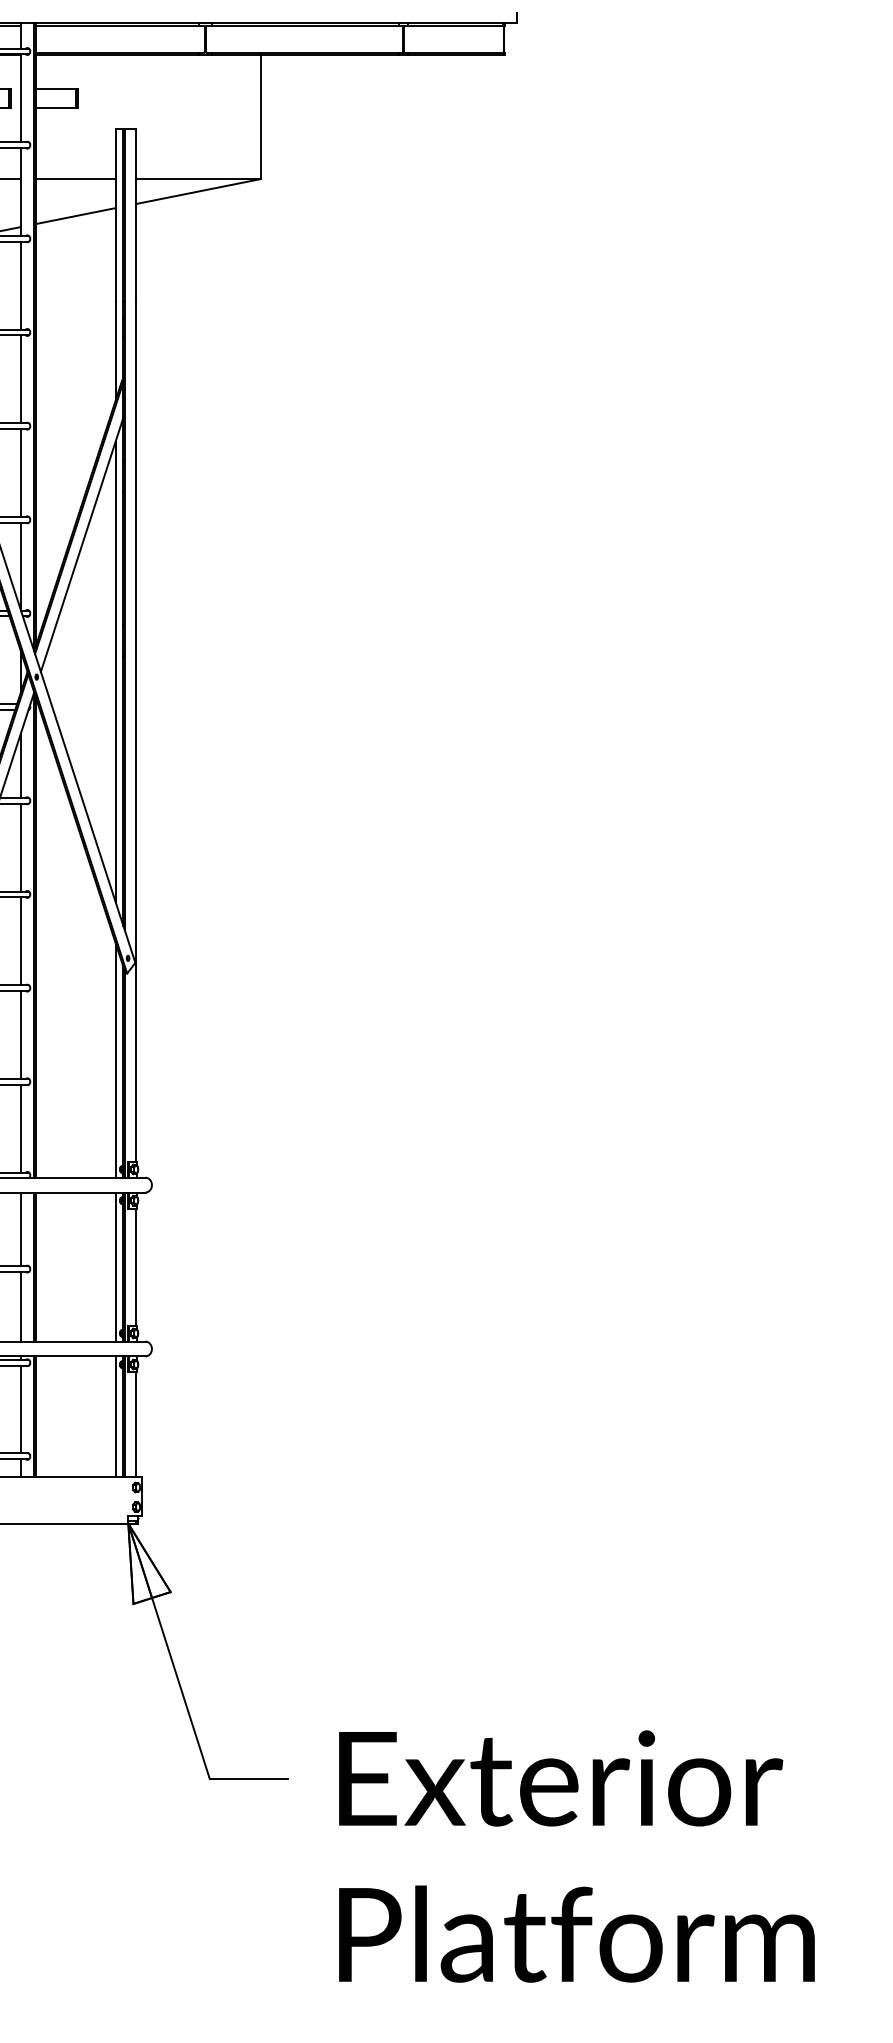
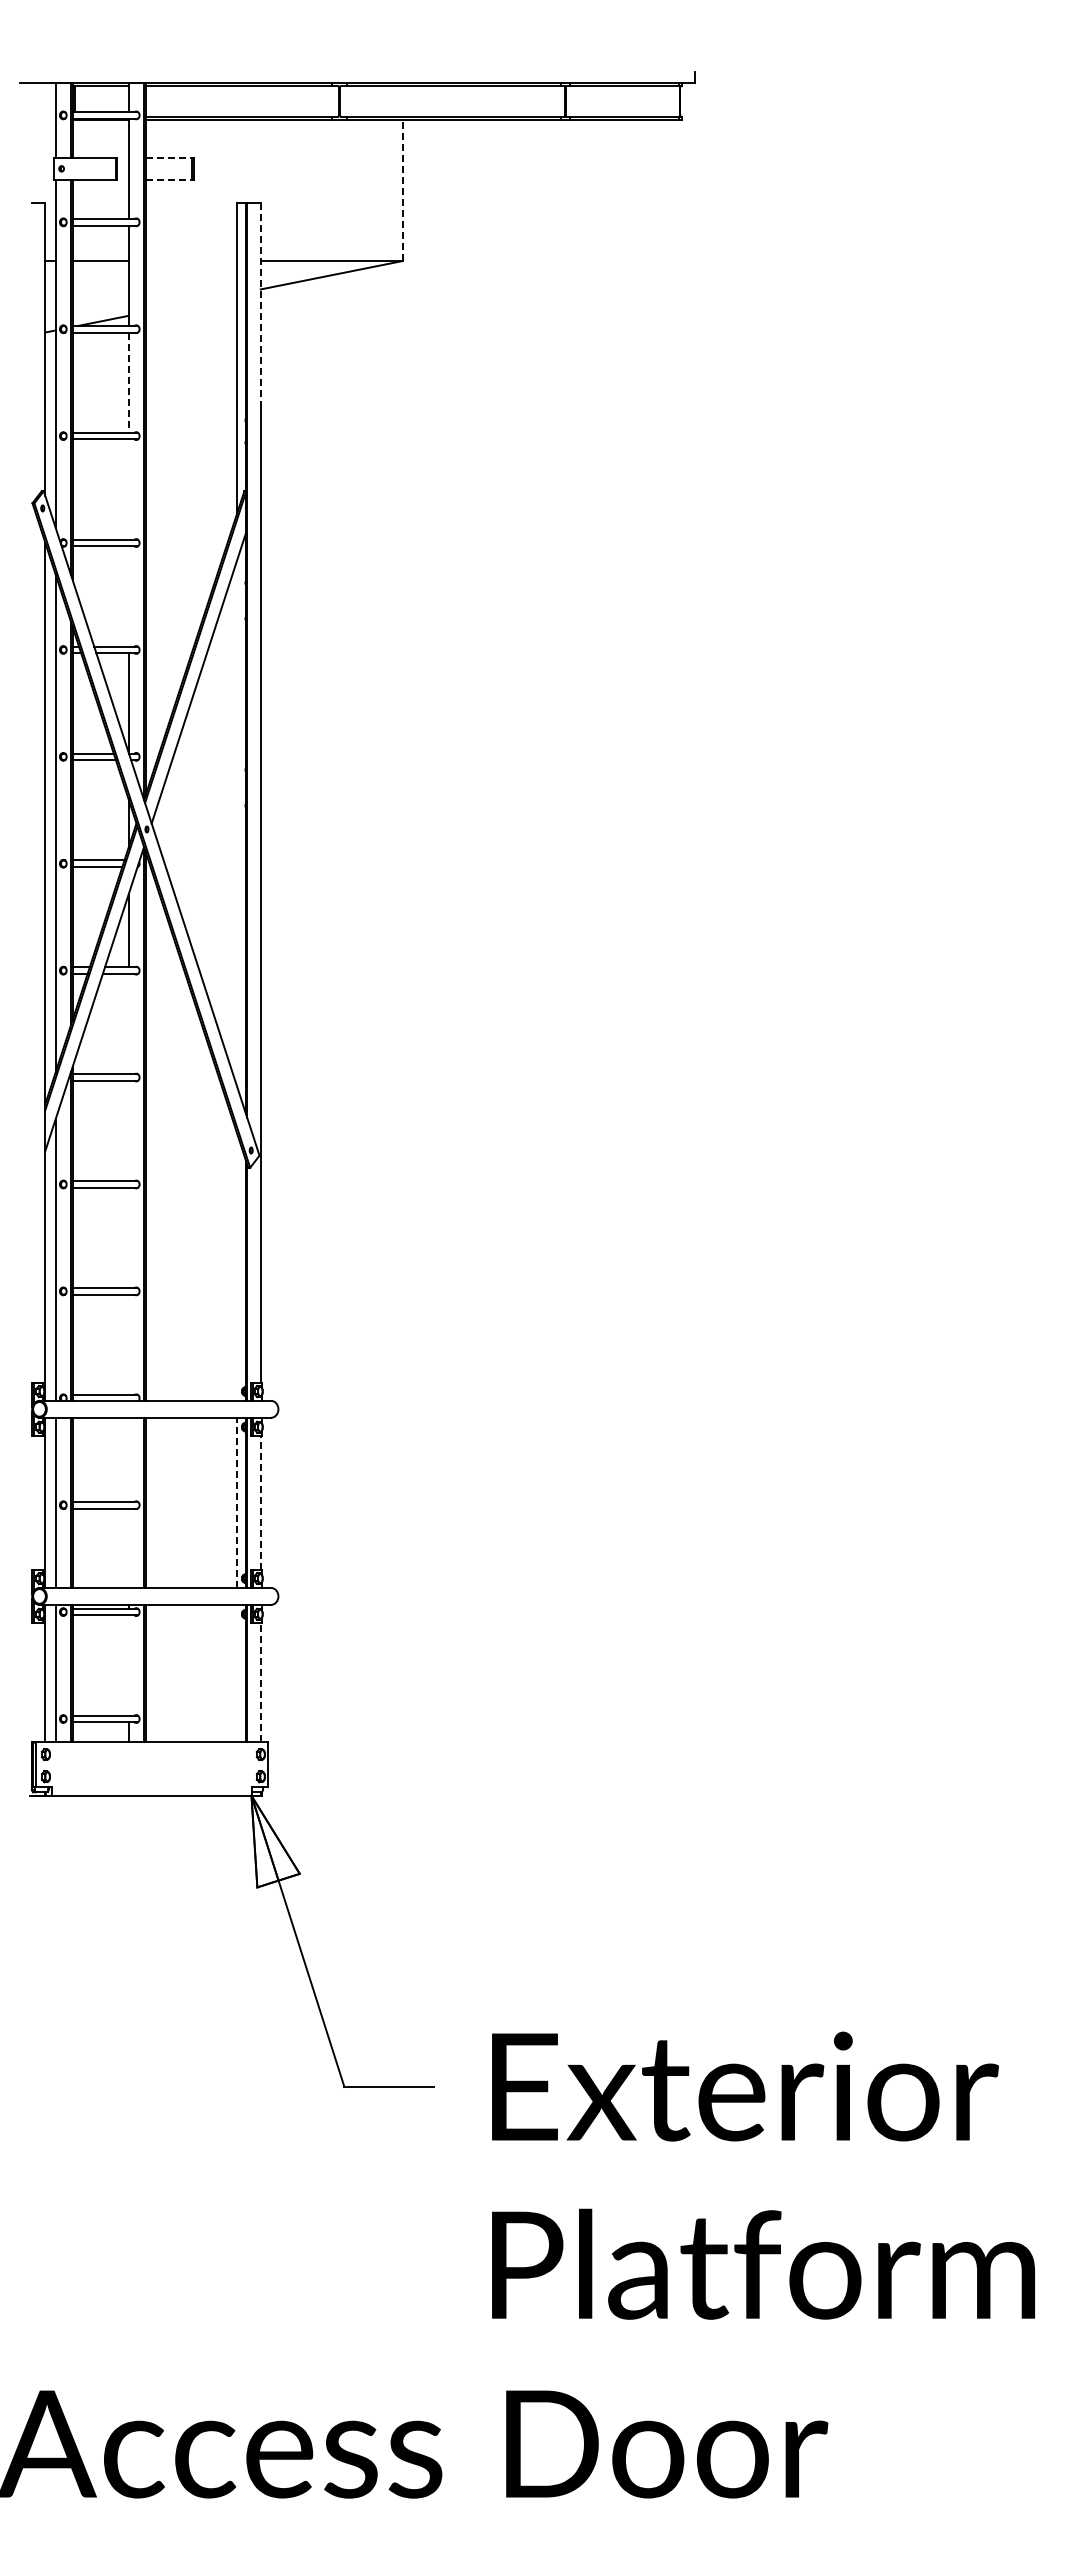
line: (56, 88) -> (169, 157), solid -> dashed
line: (56, 108) -> (169, 180), solid -> dashed
line: (260, 117) -> (402, 190), solid -> dashed
line: (74, 179) -> (190, 261), removed
line: (136, 215) -> (260, 302), solid -> dashed
line: (74, 216) -> (190, 303), removed
line: (20, 286) -> (128, 383), solid -> dashed
line: (20, 379) -> (128, 489), removed
line: (20, 472) -> (128, 596), removed
line: (115, 671) -> (236, 823), removed
line: (20, 847) -> (128, 1024), removed
line: (20, 940) -> (128, 1130), removed
line: (20, 1034) -> (128, 1237), removed
line: (115, 1059) -> (236, 1266), removed
line: (20, 1128) -> (128, 1344), removed
line: (20, 1229) -> (128, 1459), removed
line: (115, 1266) -> (236, 1502), solid -> dashed
line: (136, 1266) -> (260, 1502), solid -> dashed
line: (20, 1306) -> (128, 1547), removed
line: (20, 1409) -> (128, 1665), removed
line: (115, 1416) -> (236, 1673), removed
line: (136, 1424) -> (260, 1682), solid -> dashed

